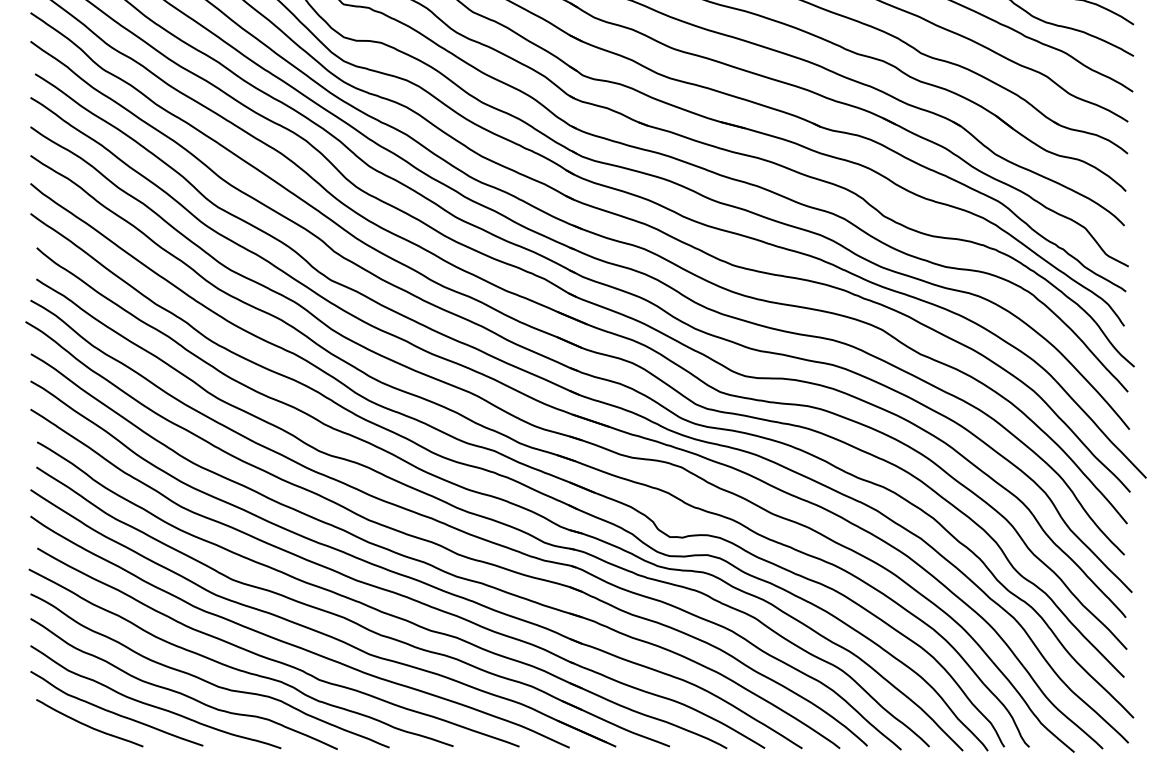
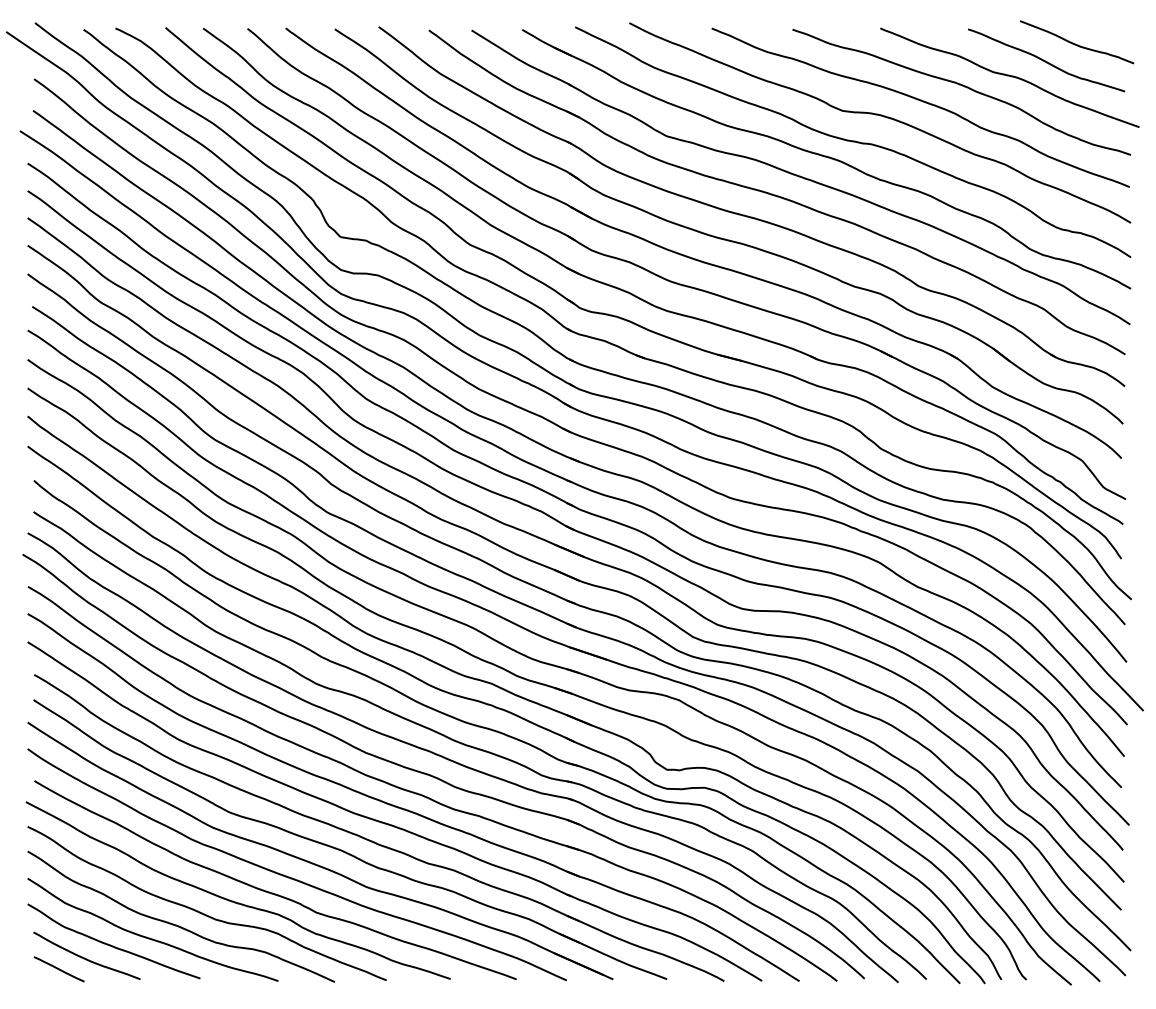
line: (61, 736) -> (58, 969), added

